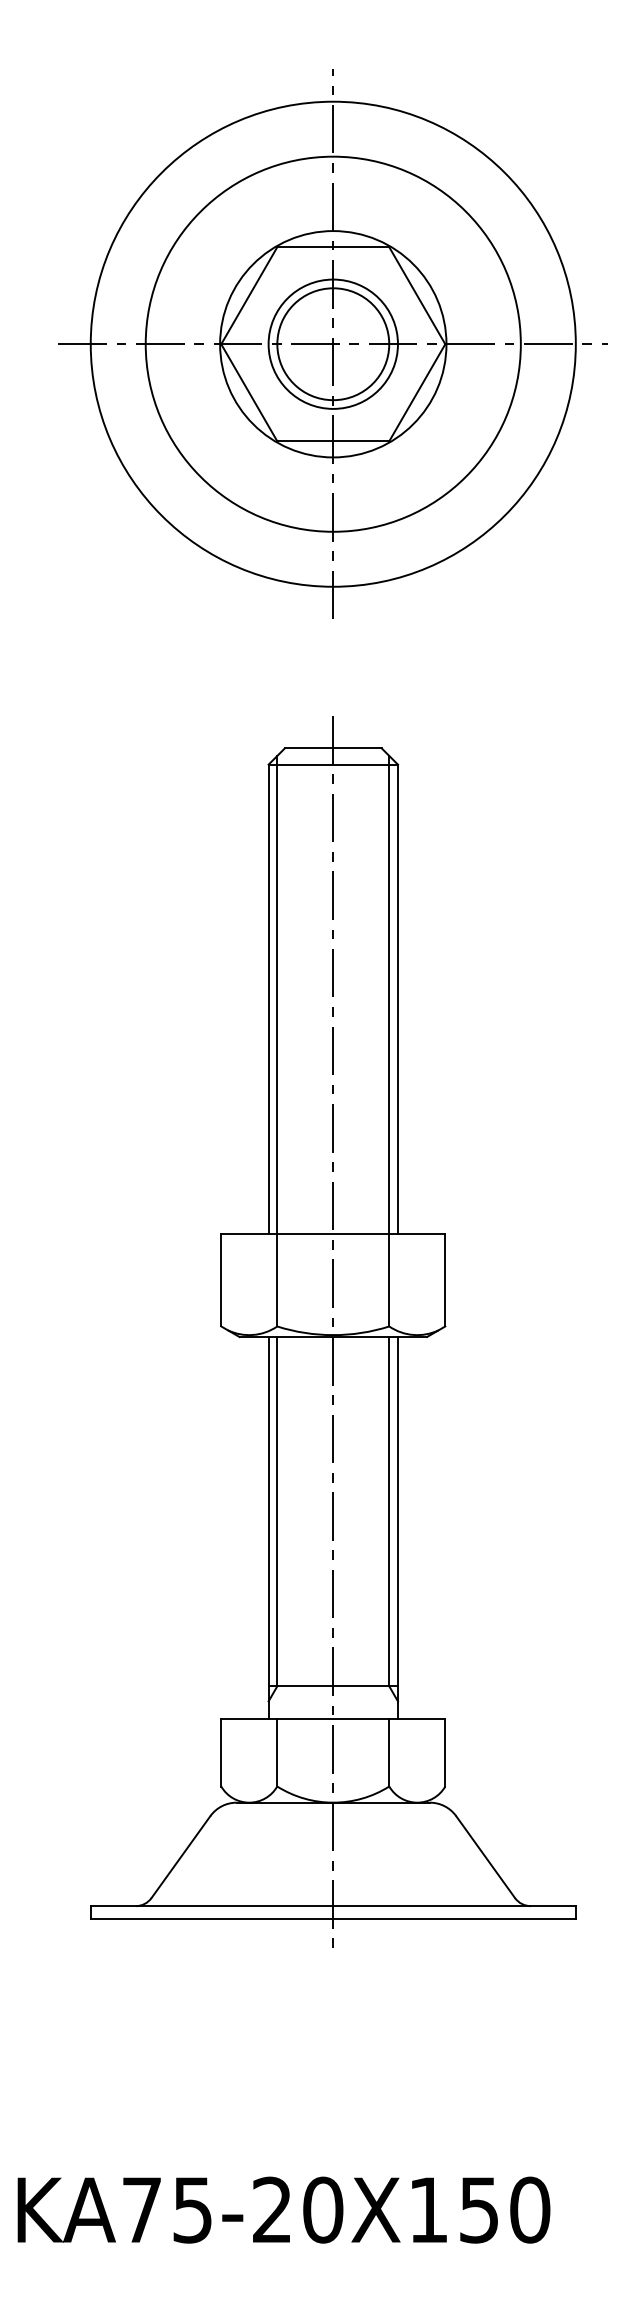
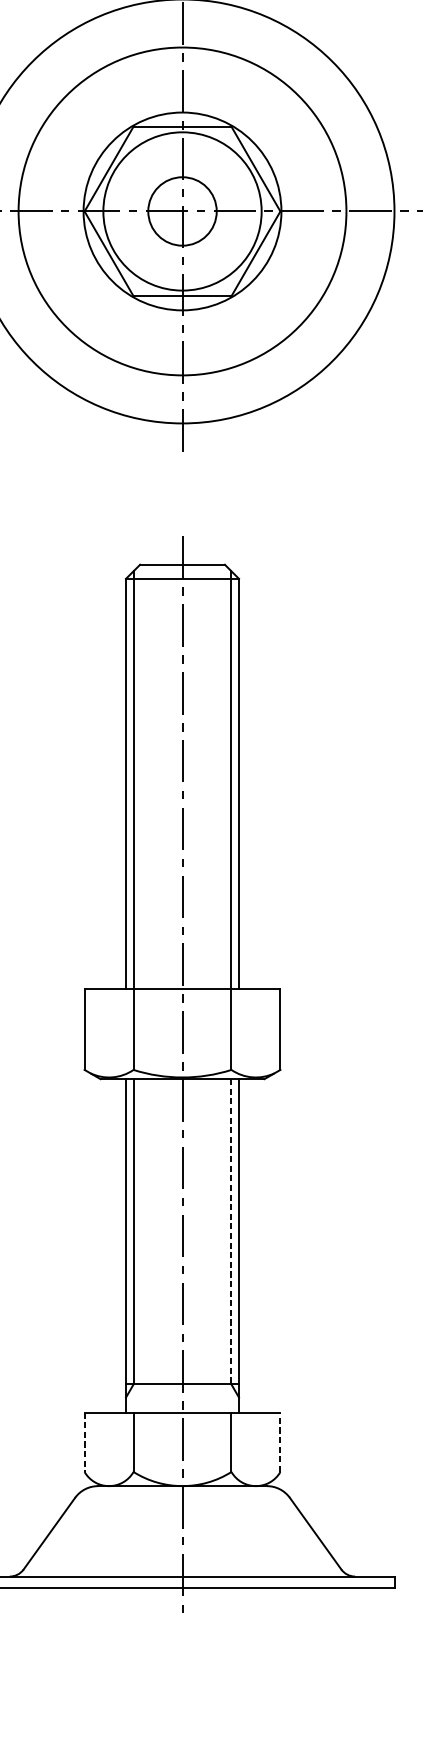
circle: (332, 343) -> (181, 210), size x1.4
circle: (333, 344) -> (182, 211), size x0.7
line: (389, 1511) -> (231, 1231), solid -> dashed
line: (221, 1752) -> (84, 1442), solid -> dashed
line: (445, 1752) -> (280, 1442), solid -> dashed

